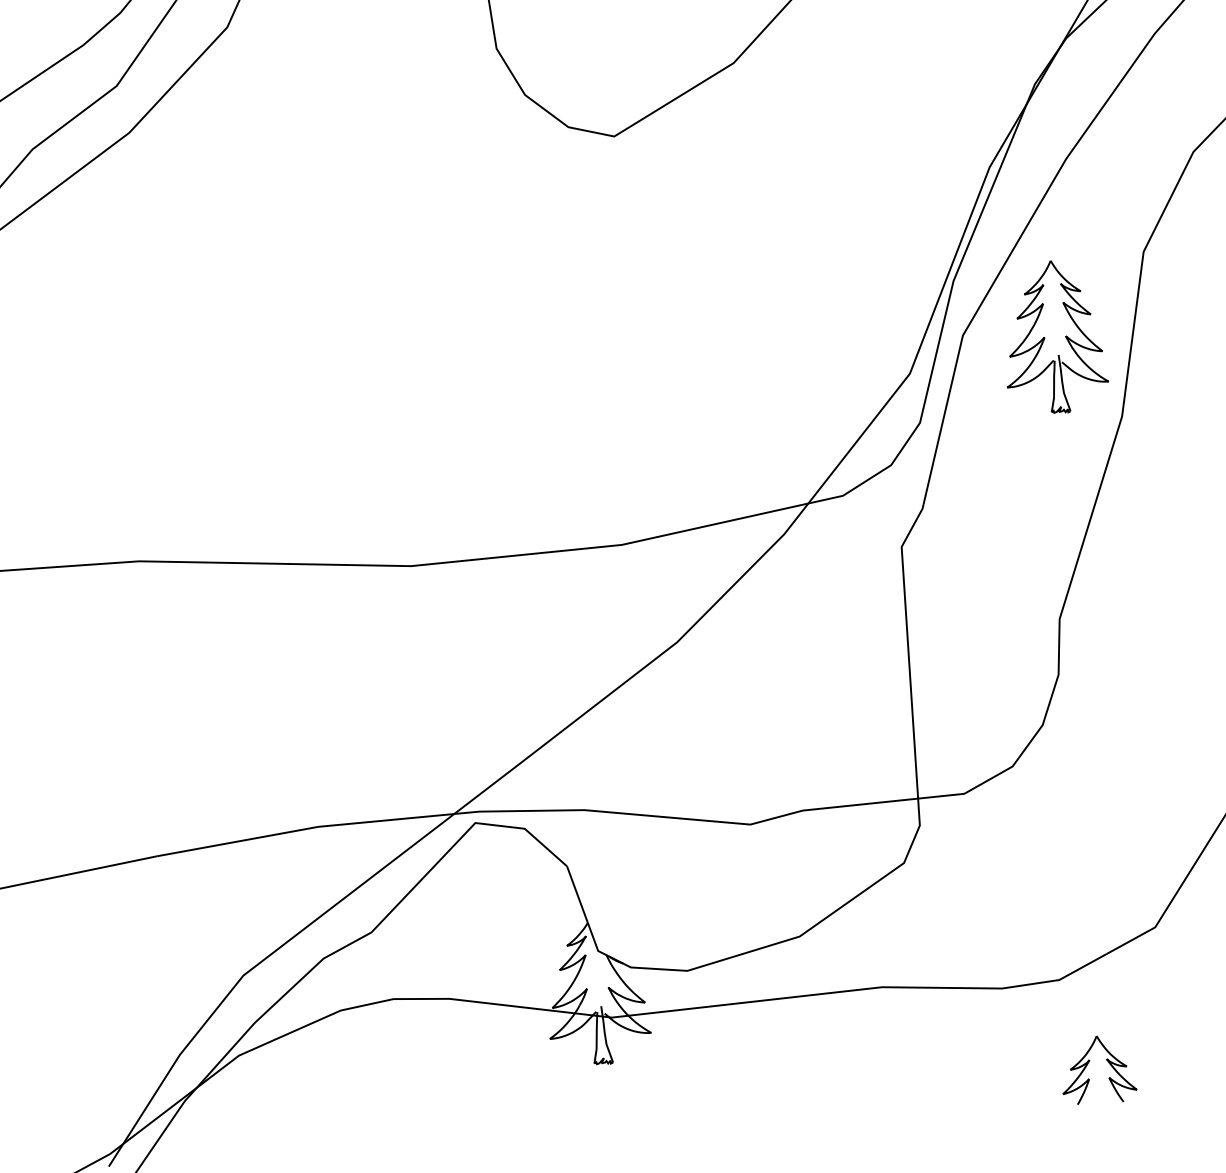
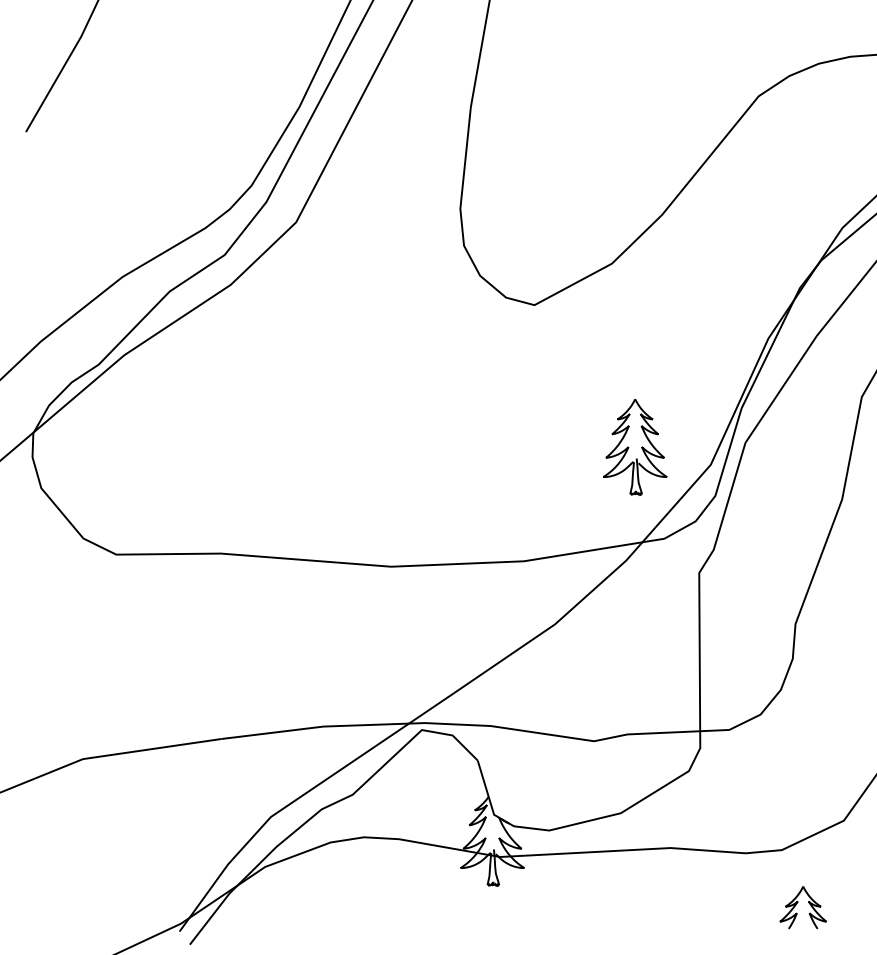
part: (1055, 337) -> (635, 447), moved

